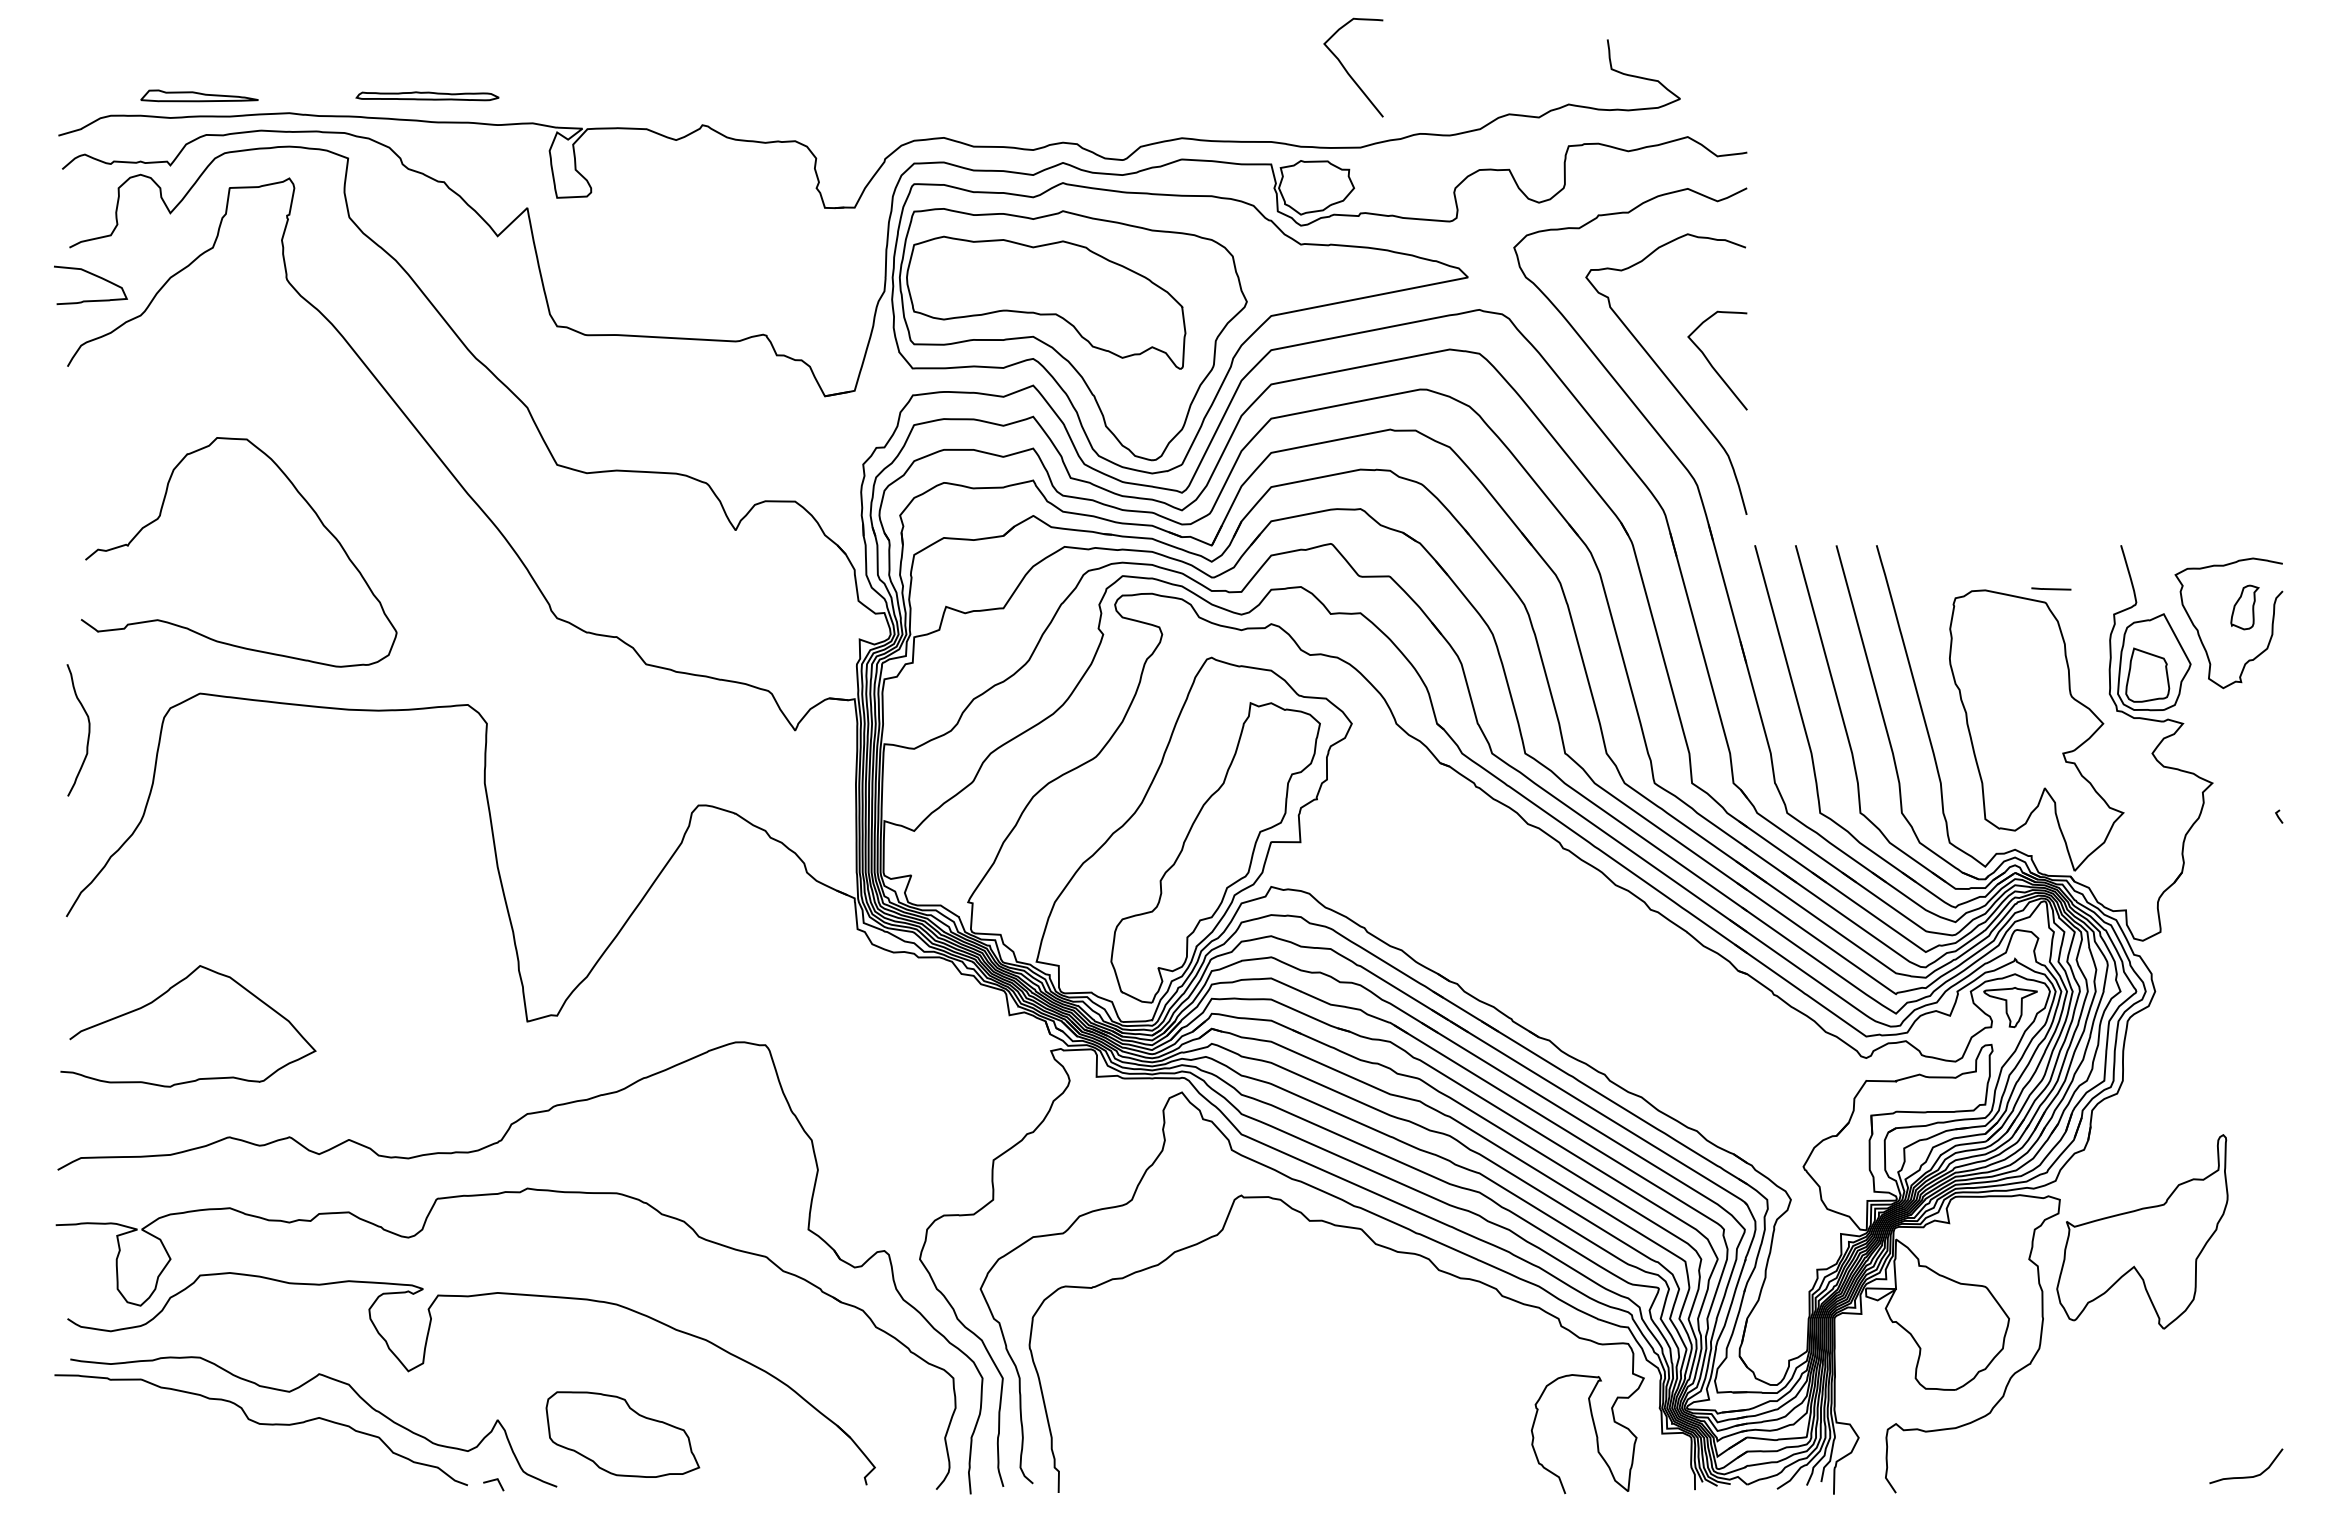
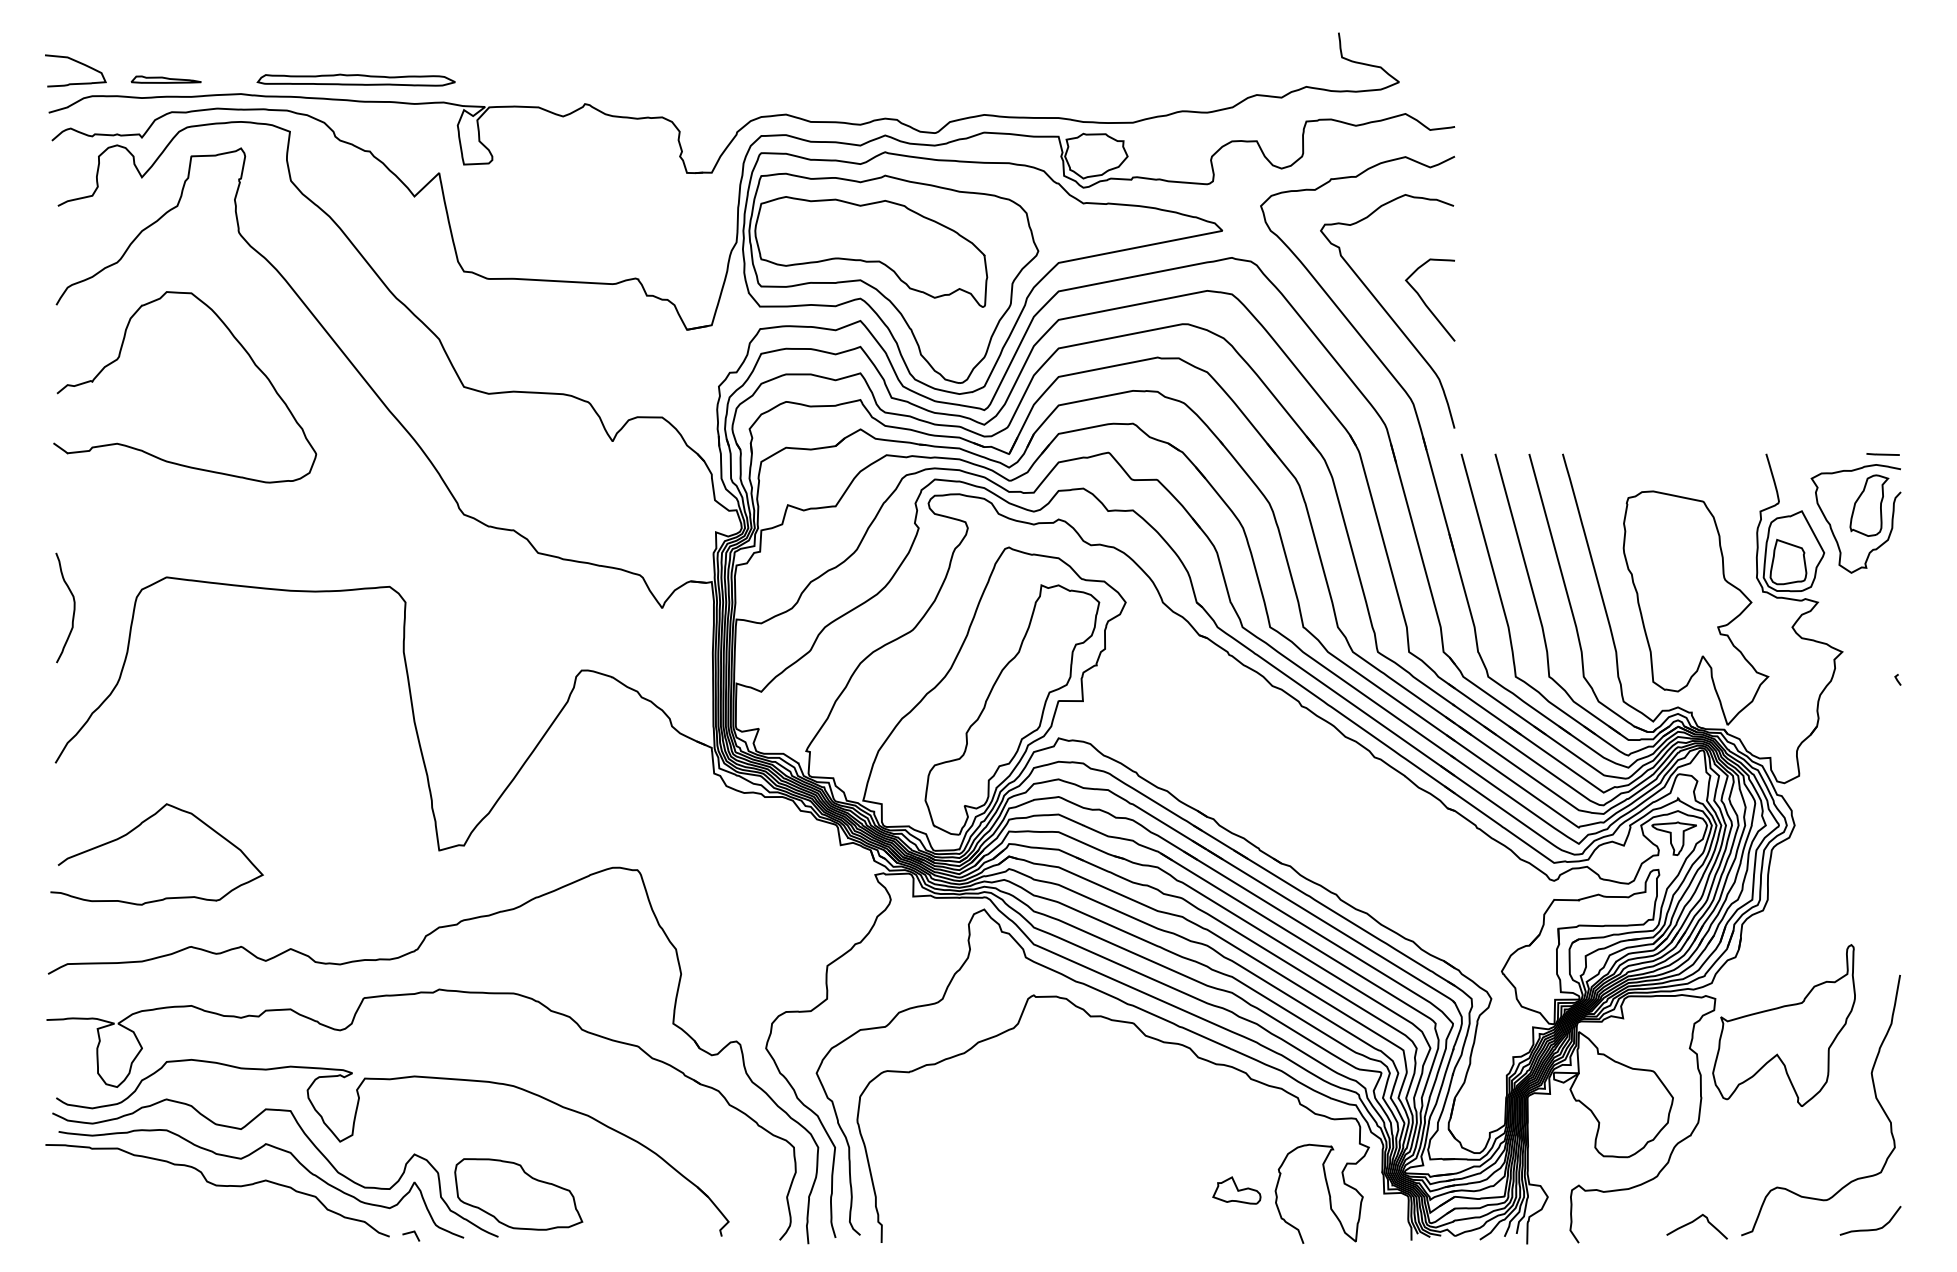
curve: (1347, 70) -> (1122, 58), removed
part: (199, 95) -> (166, 79), size x0.71
part: (427, 95) -> (356, 79), size x1.67
curve: (92, 275) -> (77, 62), moved
curve: (300, 496) -> (236, 340), moved
line: (2051, 588) -> (1883, 454), moved
part: (2244, 607) -> (1869, 505), size x1.67
curve: (2251, 1316) -> (1874, 1096), added
curve: (372, 1371) -> (310, 1141), added
part: (1484, 1429) -> (1236, 1190), added
curve: (2034, 1467) -> (1694, 1221), added

